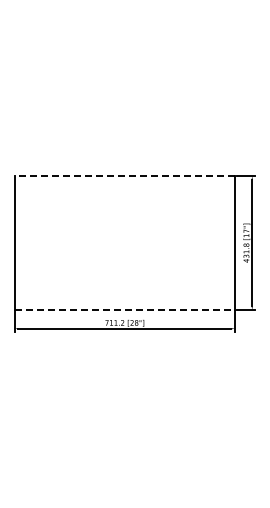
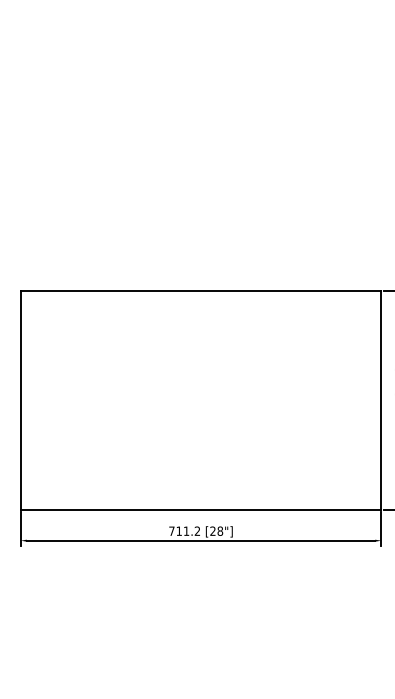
line: (124, 176) -> (200, 291), dashed -> solid
line: (125, 309) -> (202, 509), dashed -> solid

